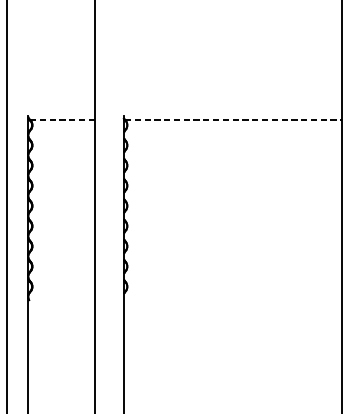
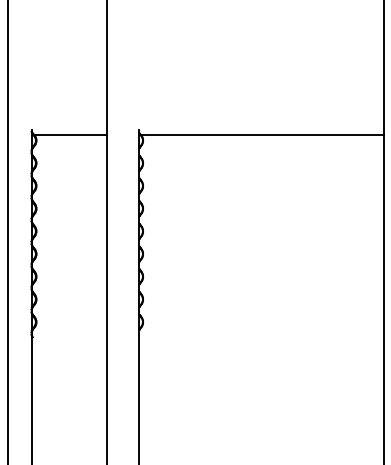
line: (62, 119) -> (70, 134), dashed -> solid
line: (233, 119) -> (262, 134), dashed -> solid

